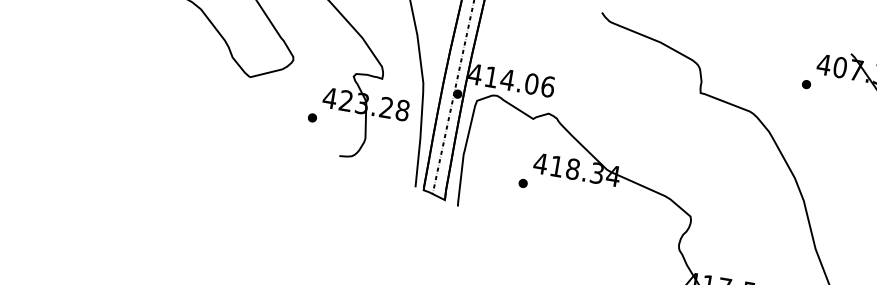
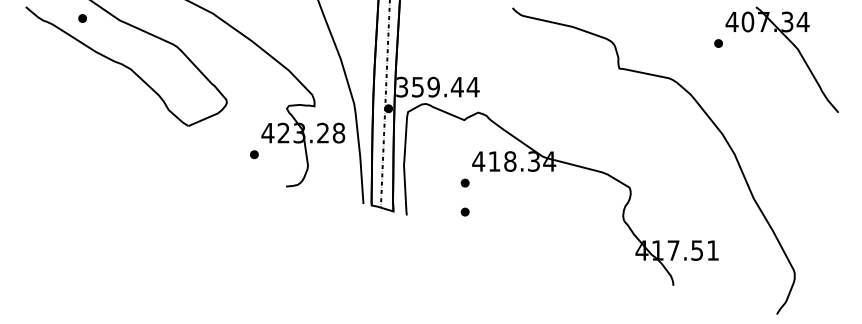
text: (511, 79) -> (437, 86), 414.06 -> 359.44
part: (517, 212) -> (464, 211), added

